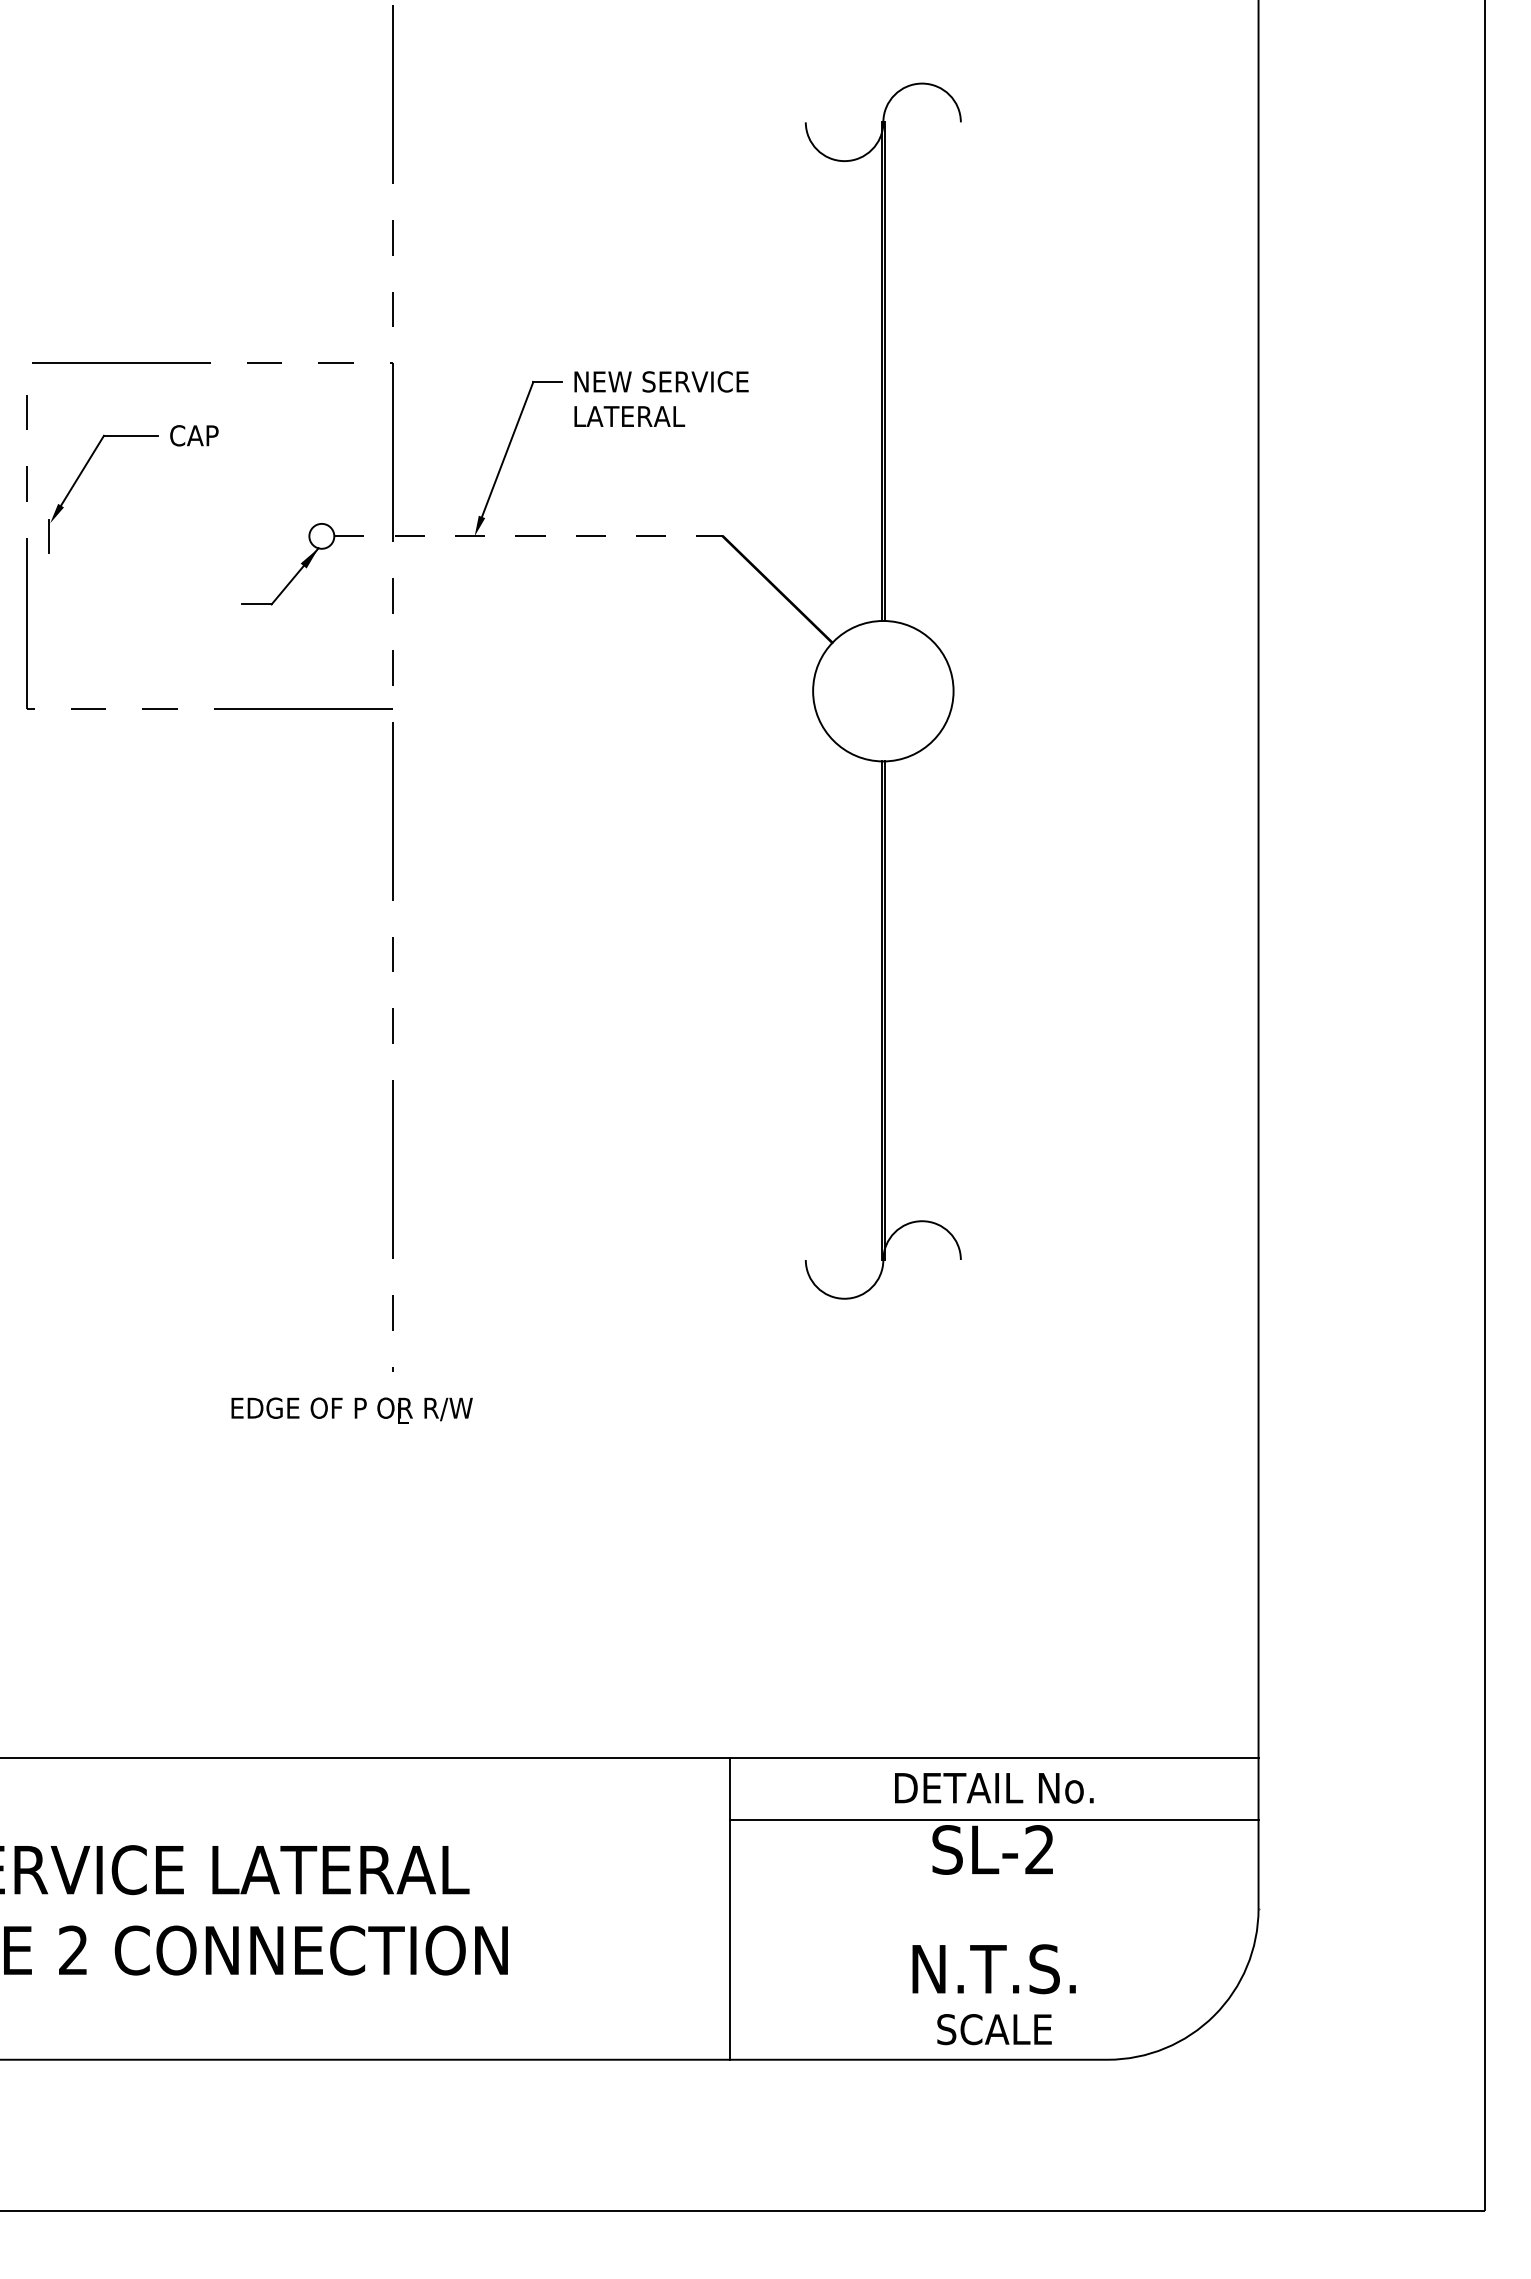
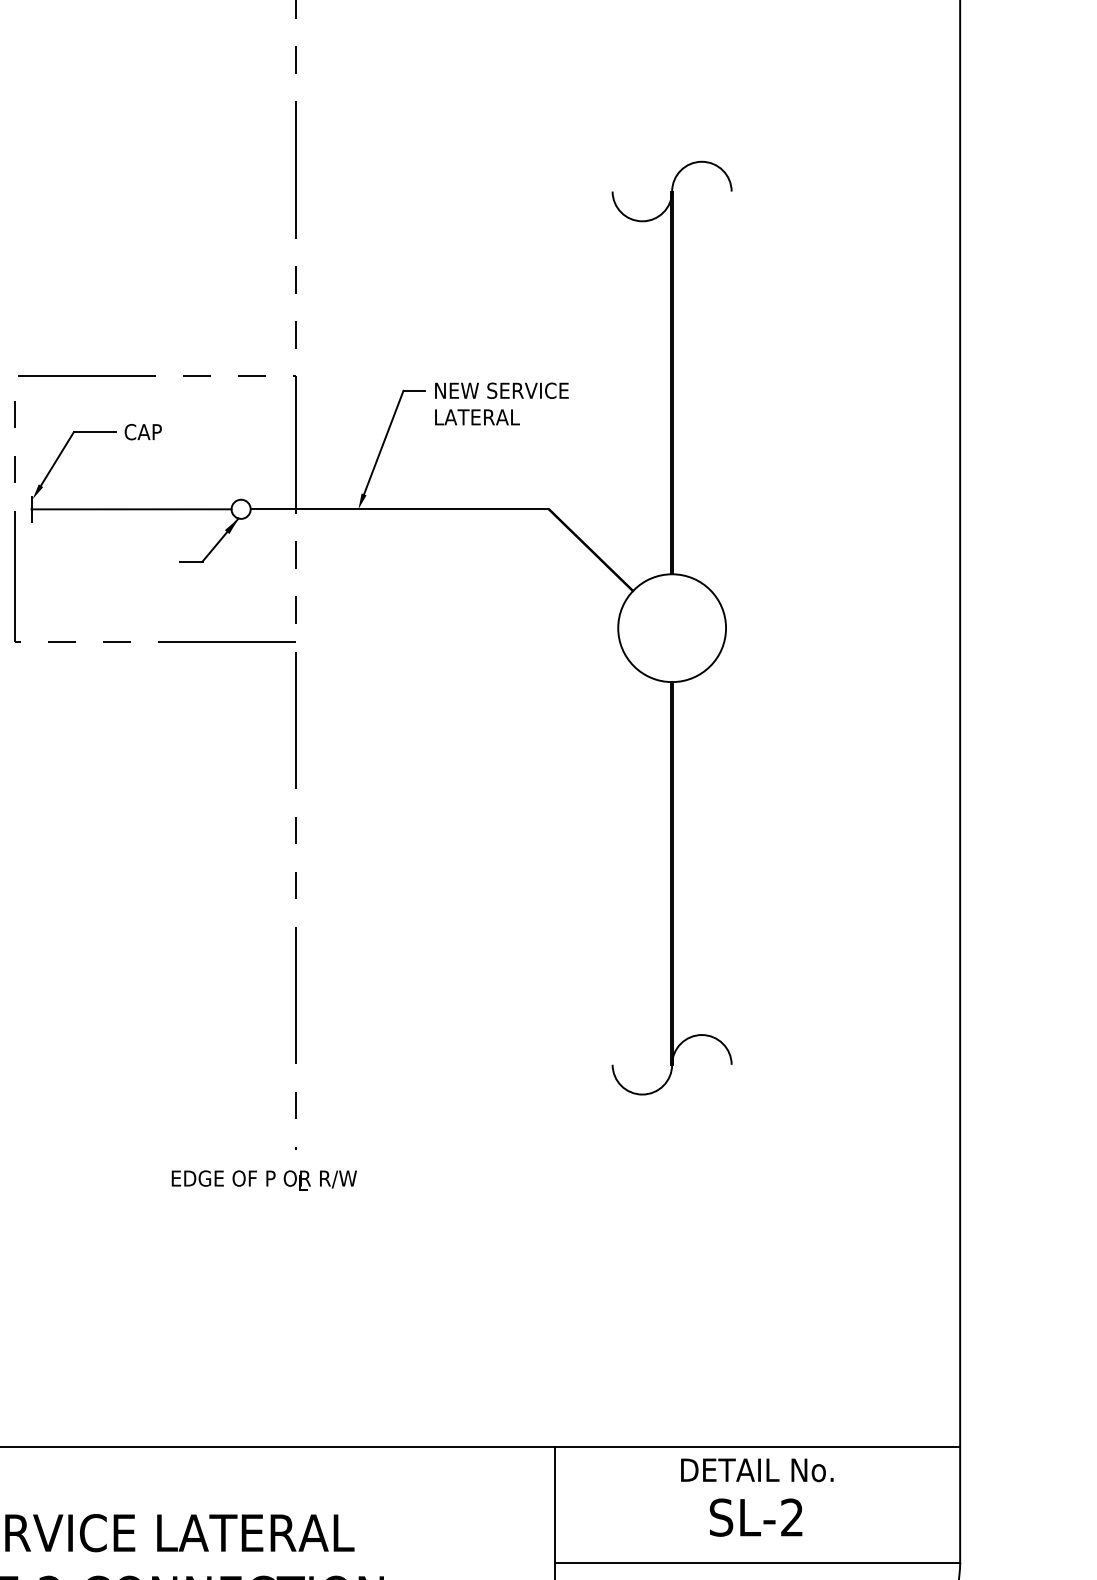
line: (178, 536) -> (131, 509), added
line: (528, 536) -> (399, 509), dashed -> solid
line: (994, 1819) -> (757, 1562), moved

